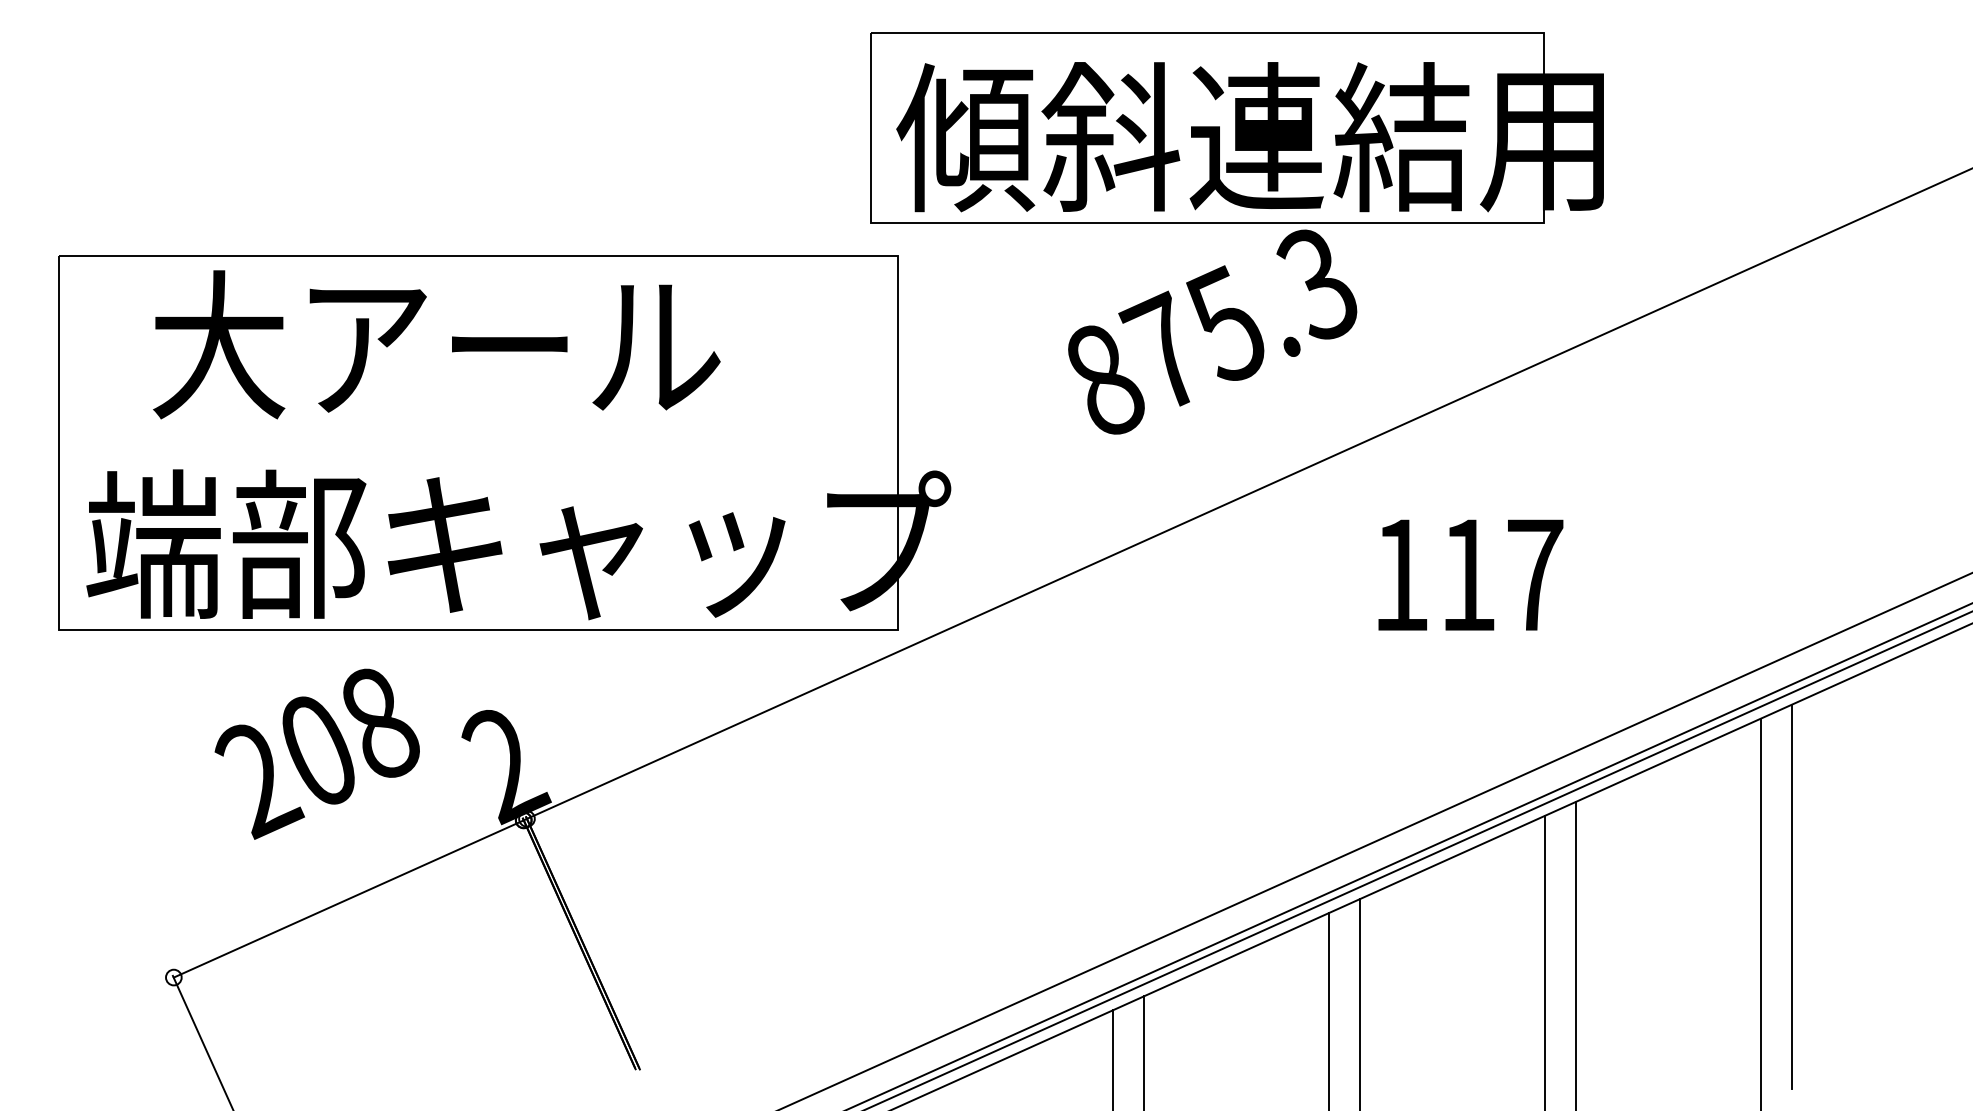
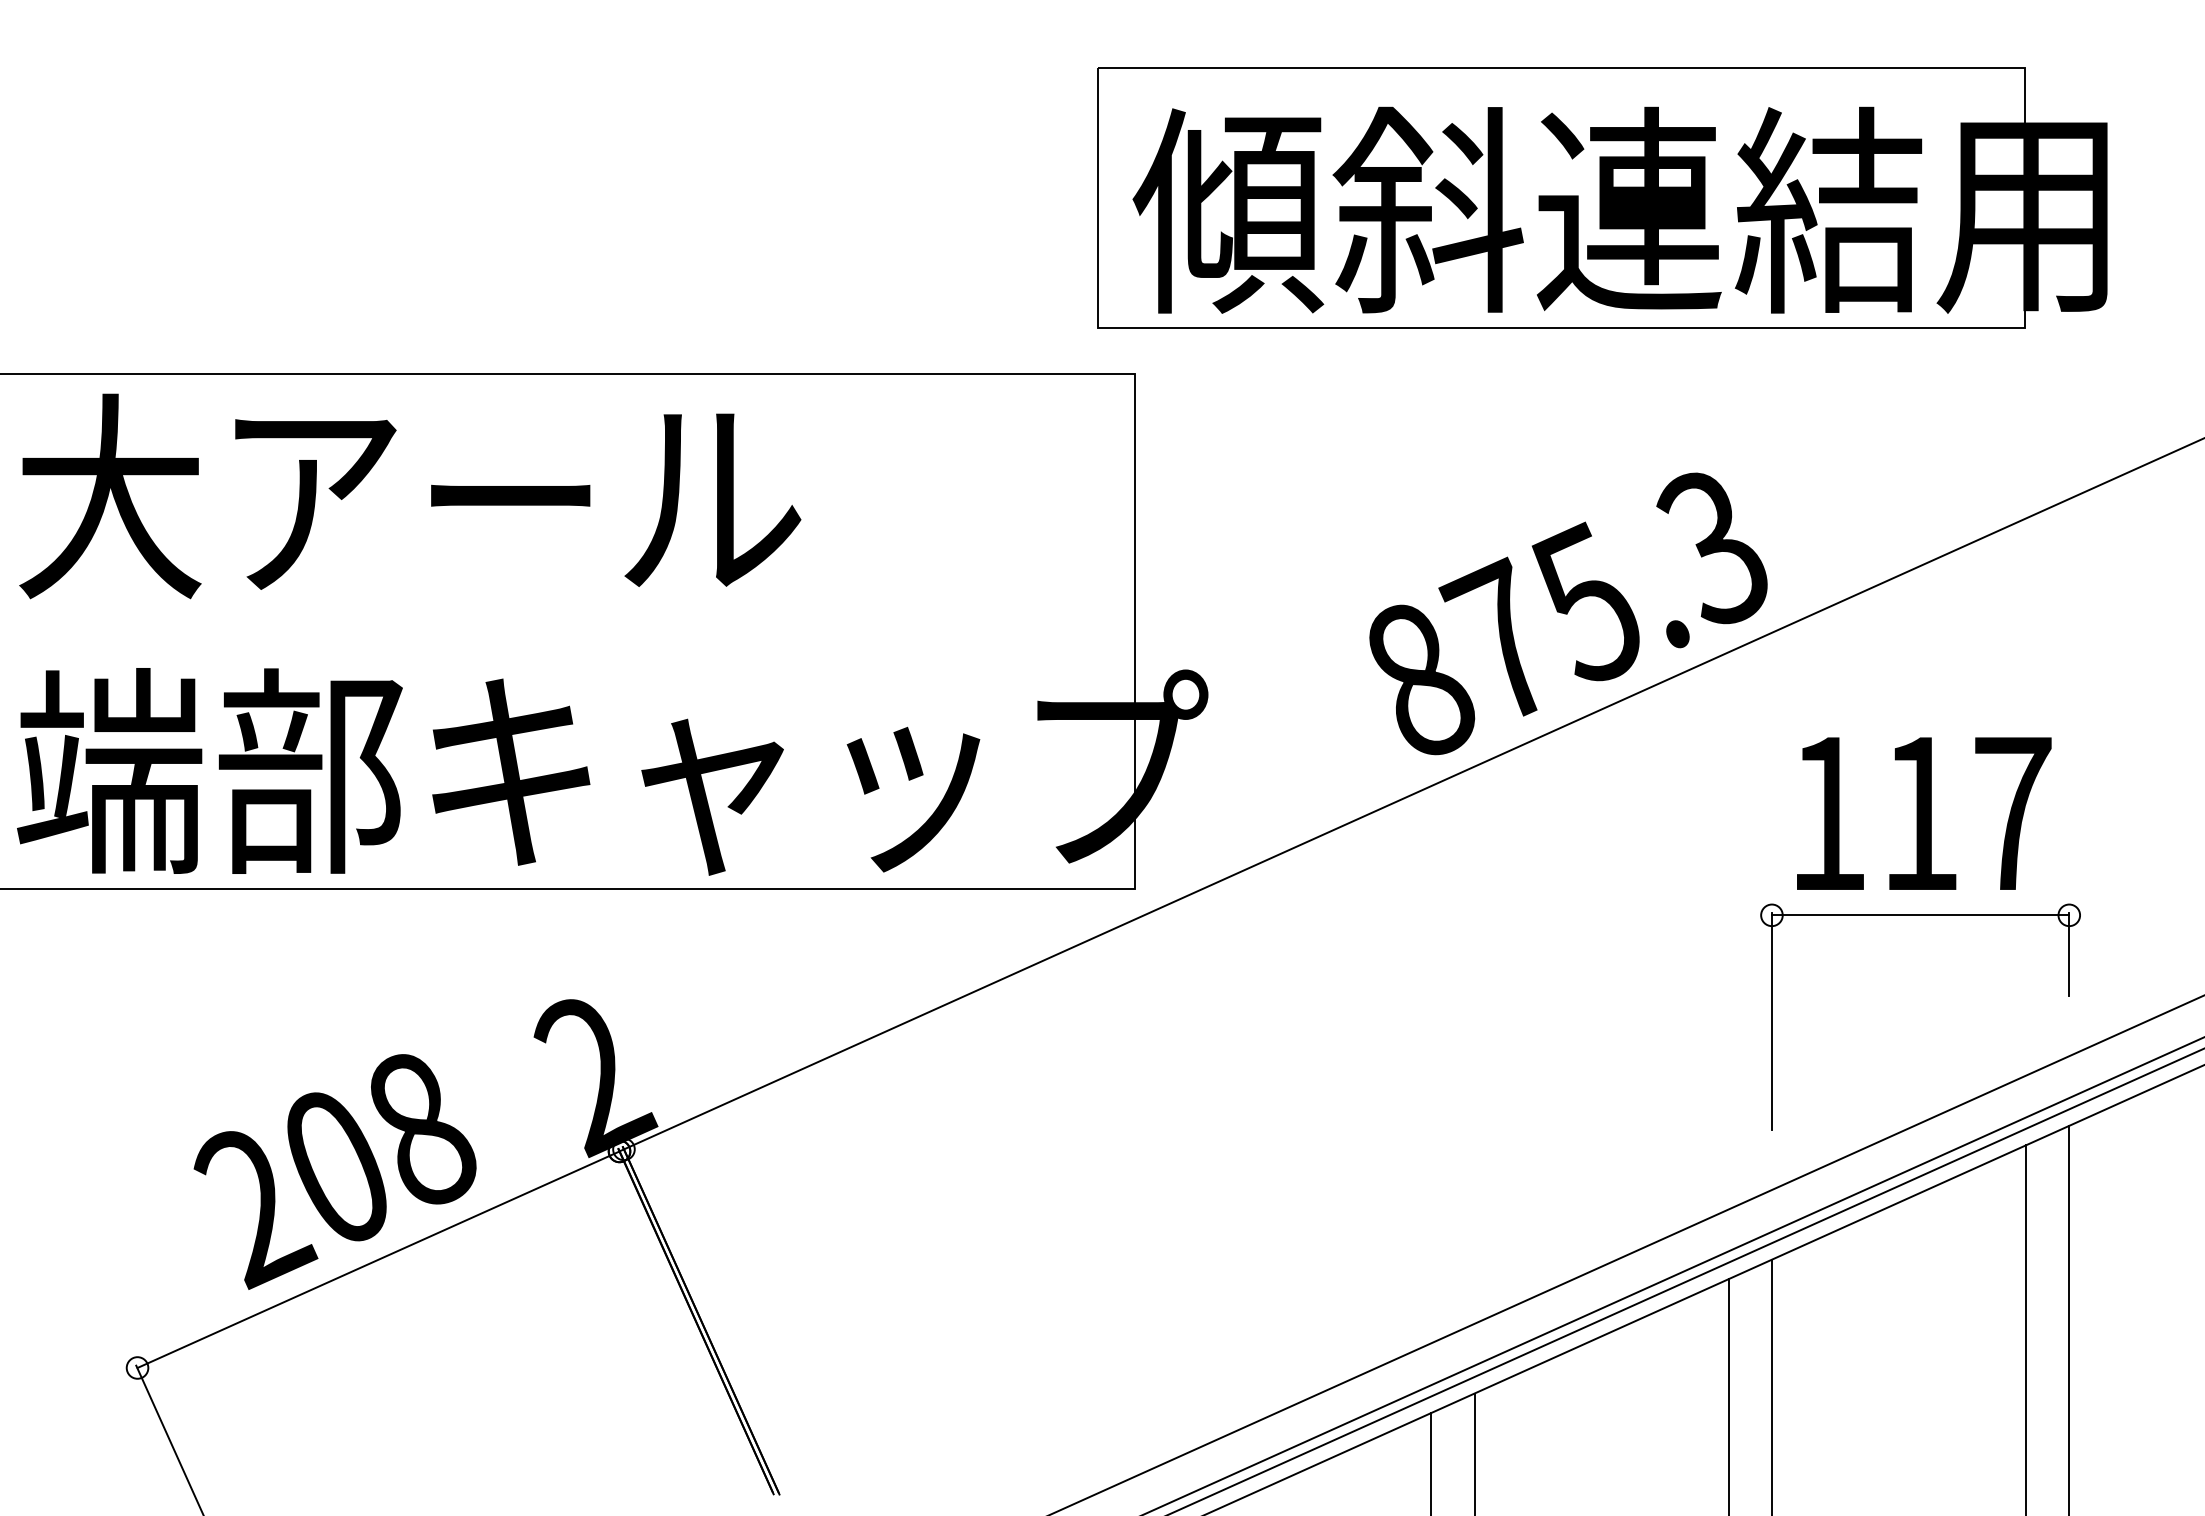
text: (1212, 331) -> (1568, 613), moved
text: (436, 344) -> (409, 495), moved
part: (1467, 649) -> (1919, 916), added
text: (316, 753) -> (334, 1170), moved

